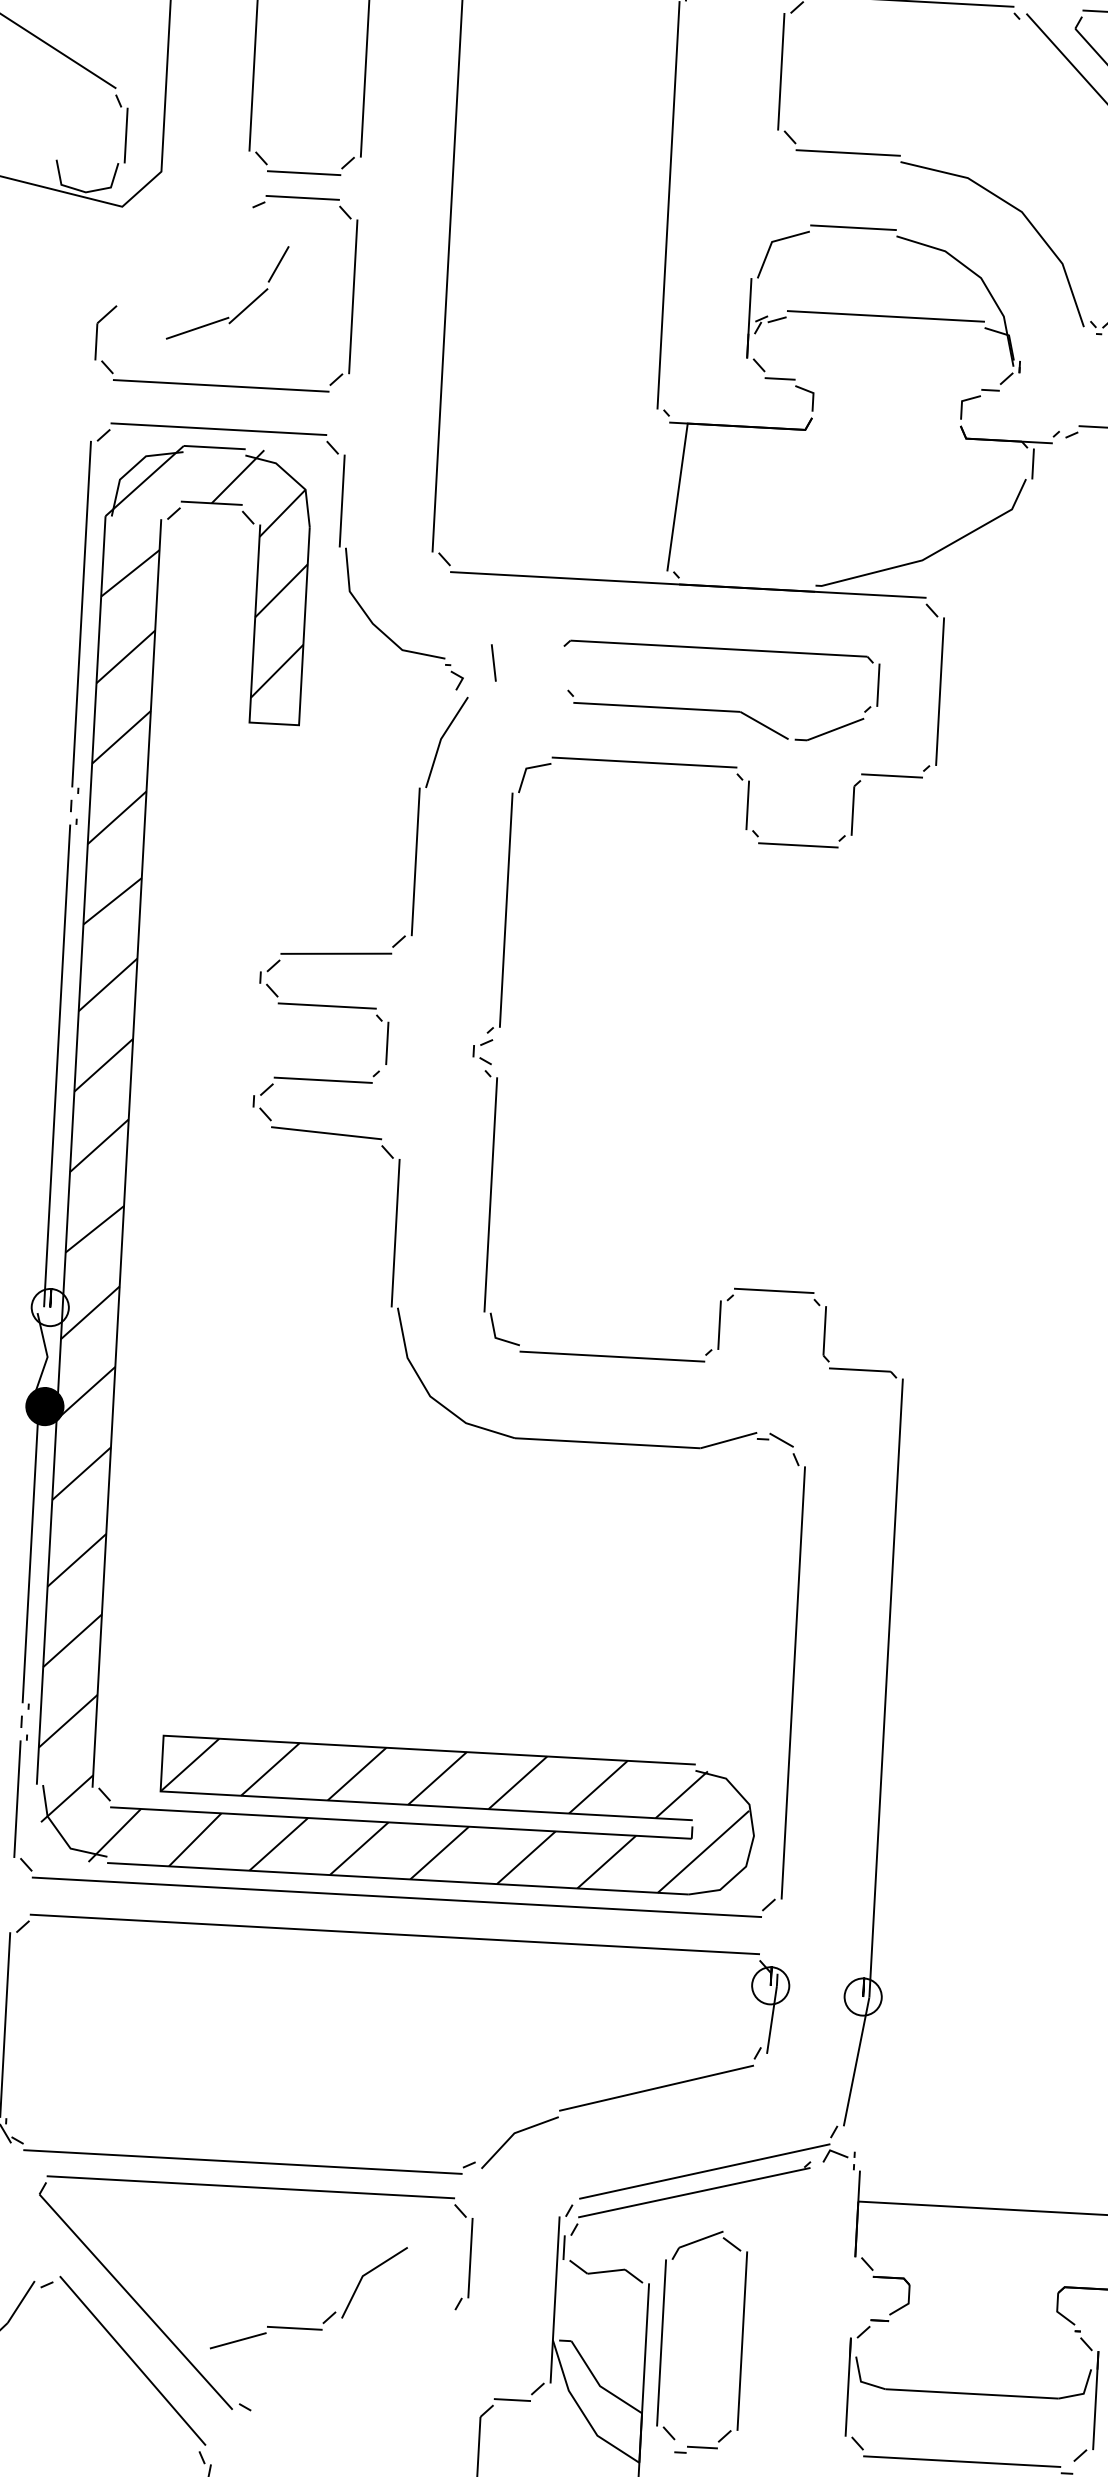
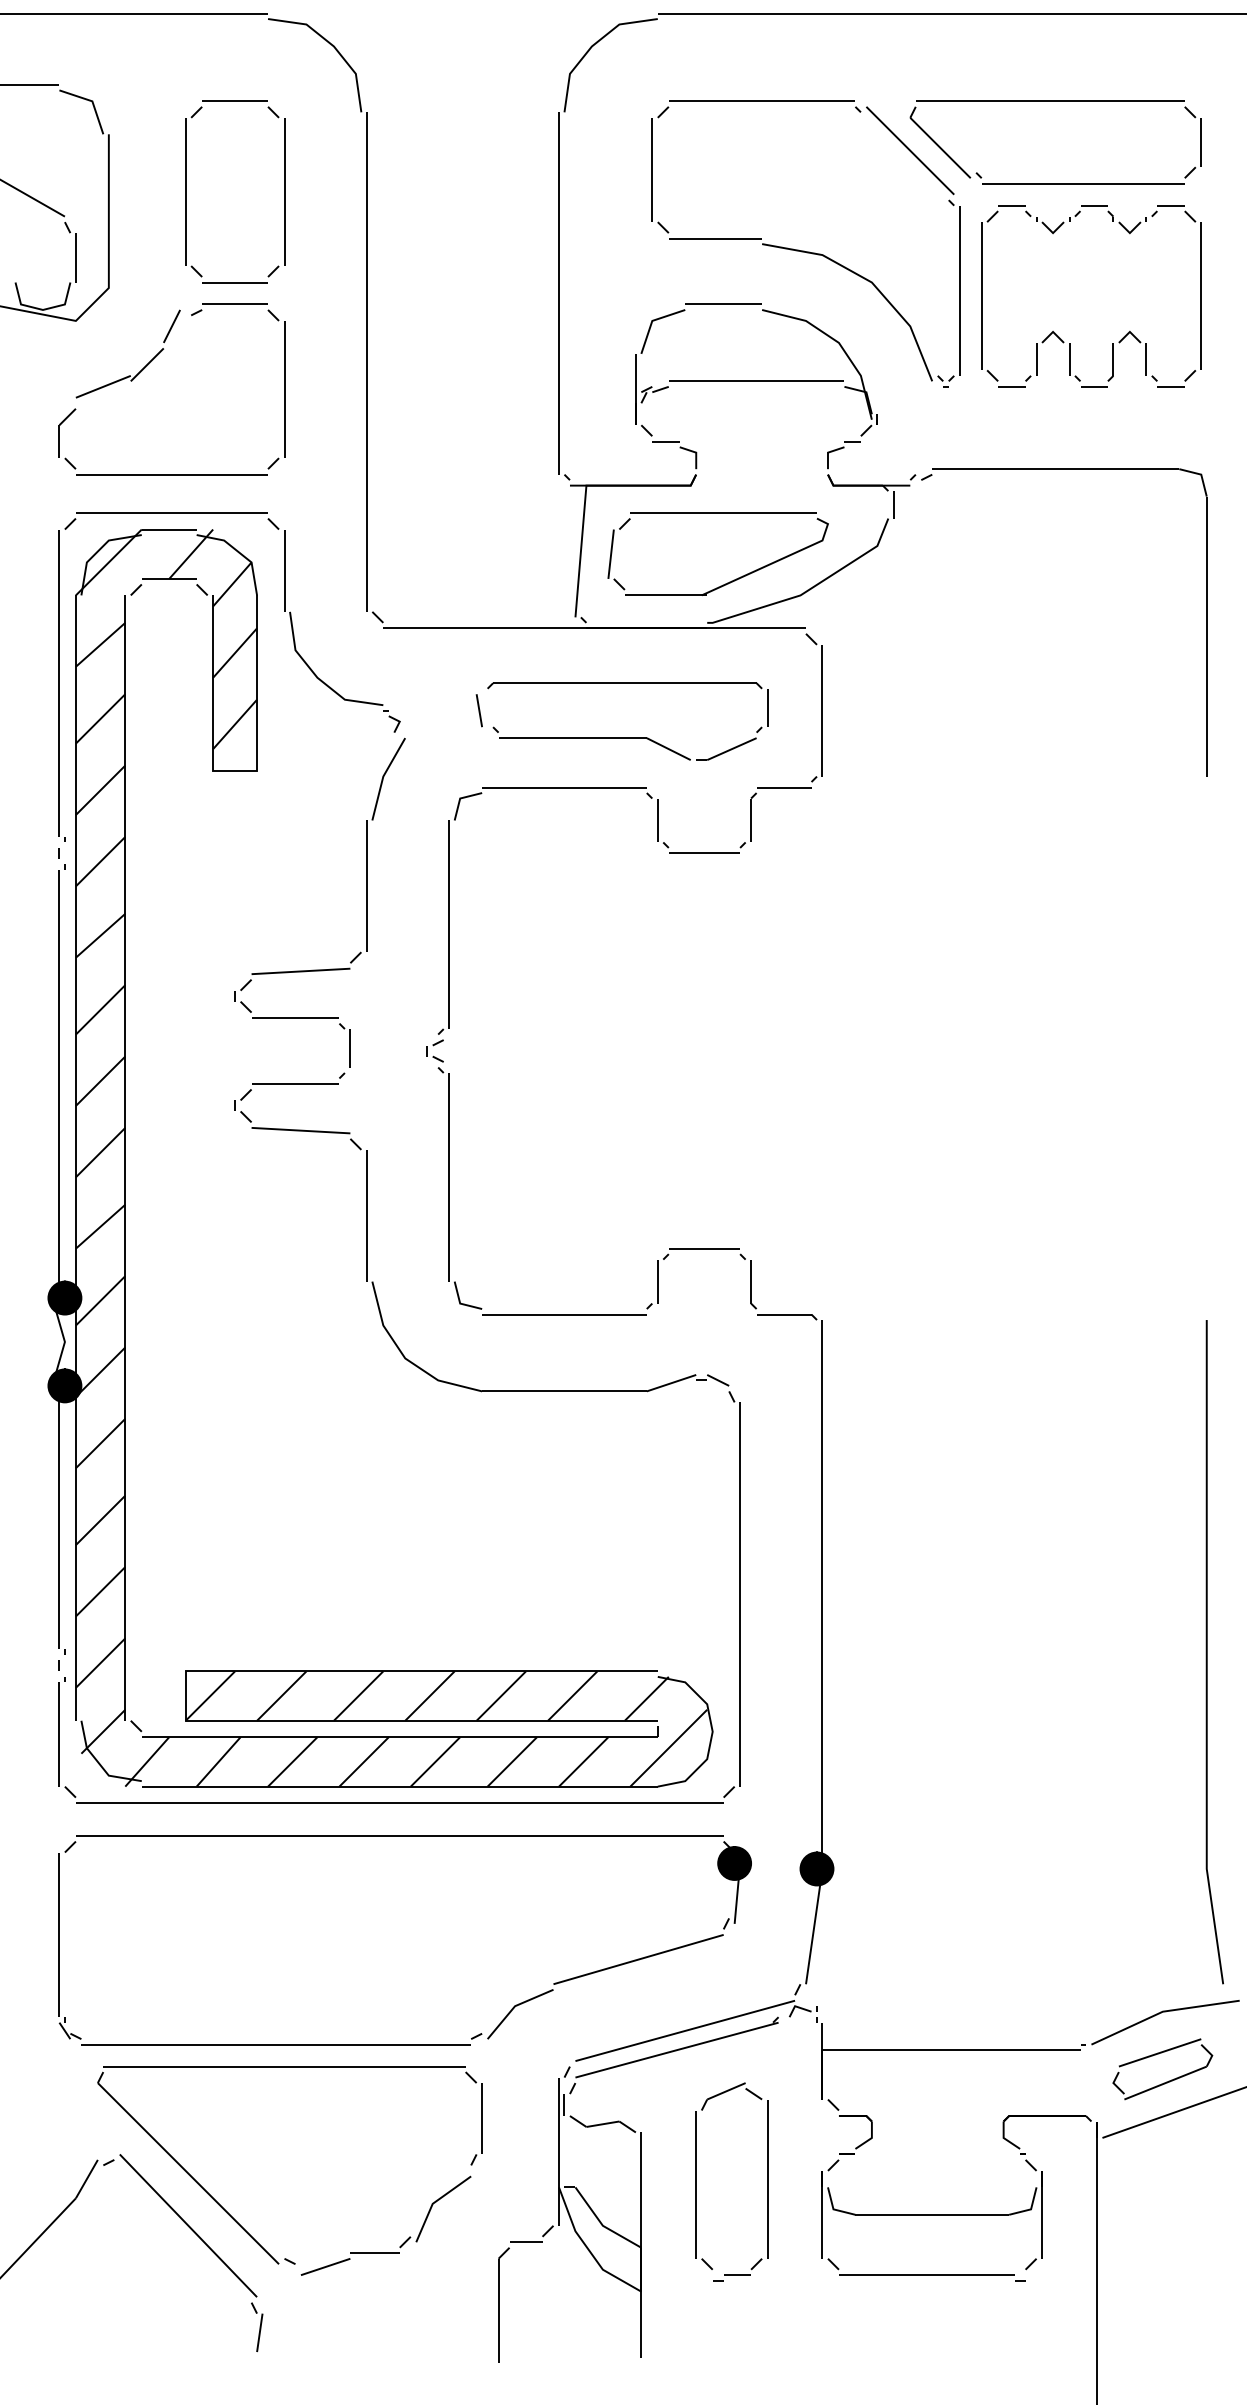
part: (242, 310) -> (142, 368), moved
part: (845, 539) -> (731, 580), added
line: (492, 662) -> (478, 710), moved
fill: (49, 1306) -> (64, 1297), added
fill: (770, 1985) -> (734, 1863), added
fill: (862, 1996) -> (816, 1868), added
part: (327, 2317) -> (403, 2242), moved
part: (662, 2339) -> (696, 2181), moved

